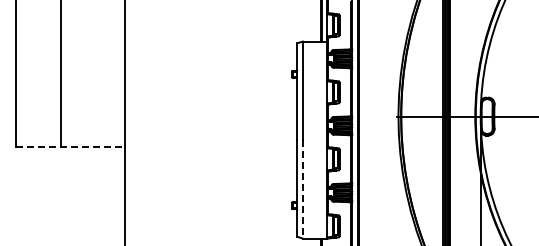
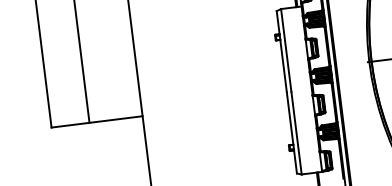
line: (70, 147) -> (97, 122), dashed -> solid
line: (302, 189) -> (296, 133), dashed -> solid

